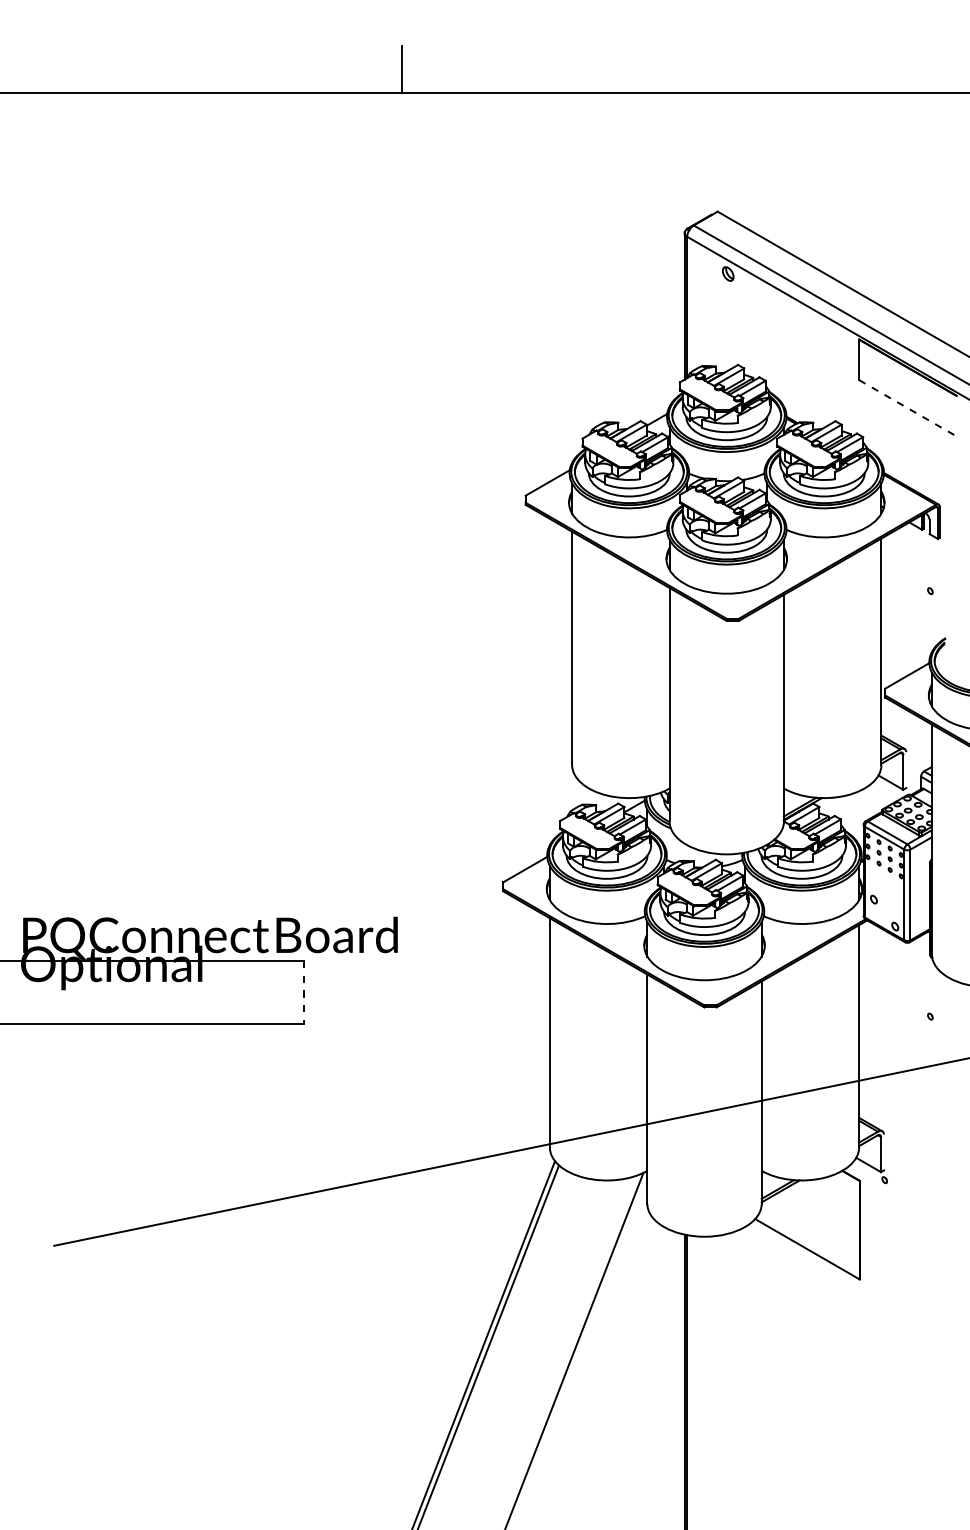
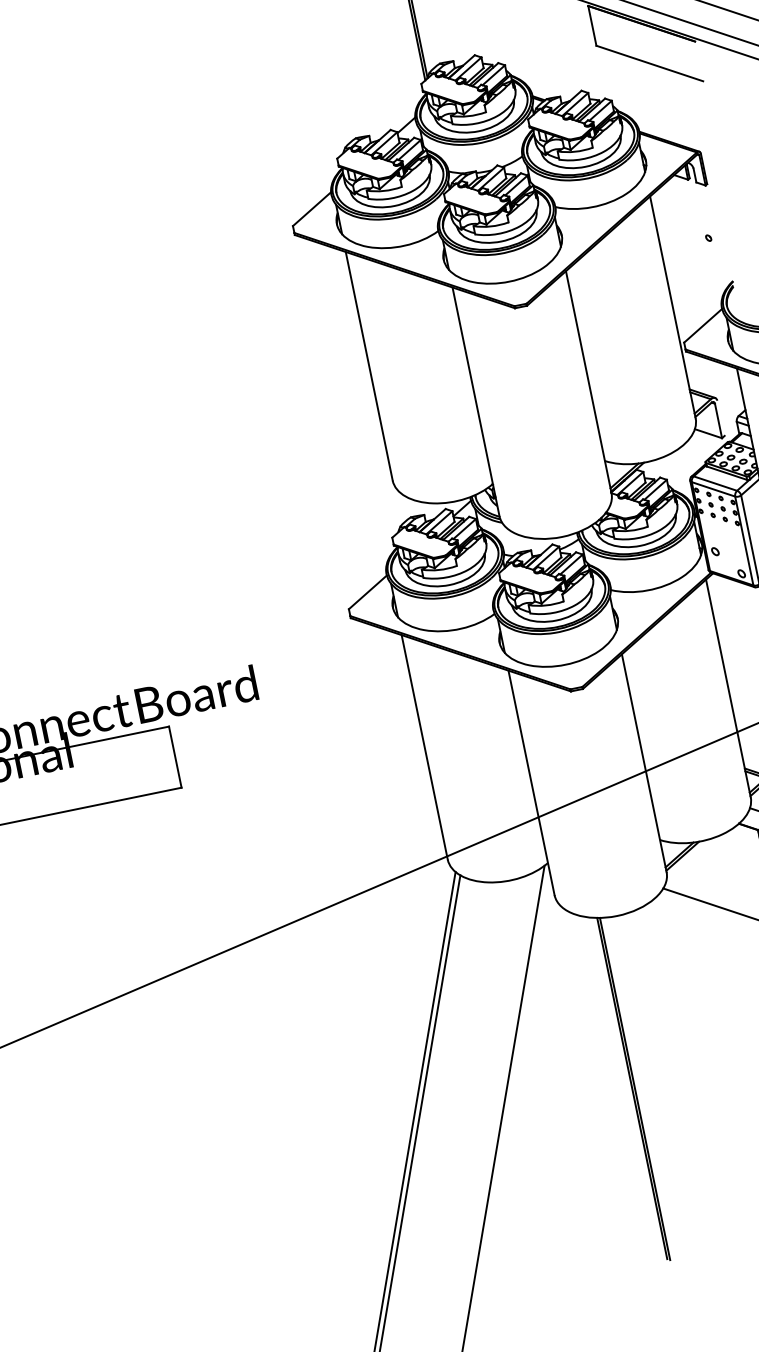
line: (908, 408) -> (650, 63), dashed -> solid
line: (303, 992) -> (175, 757), dashed -> solid

